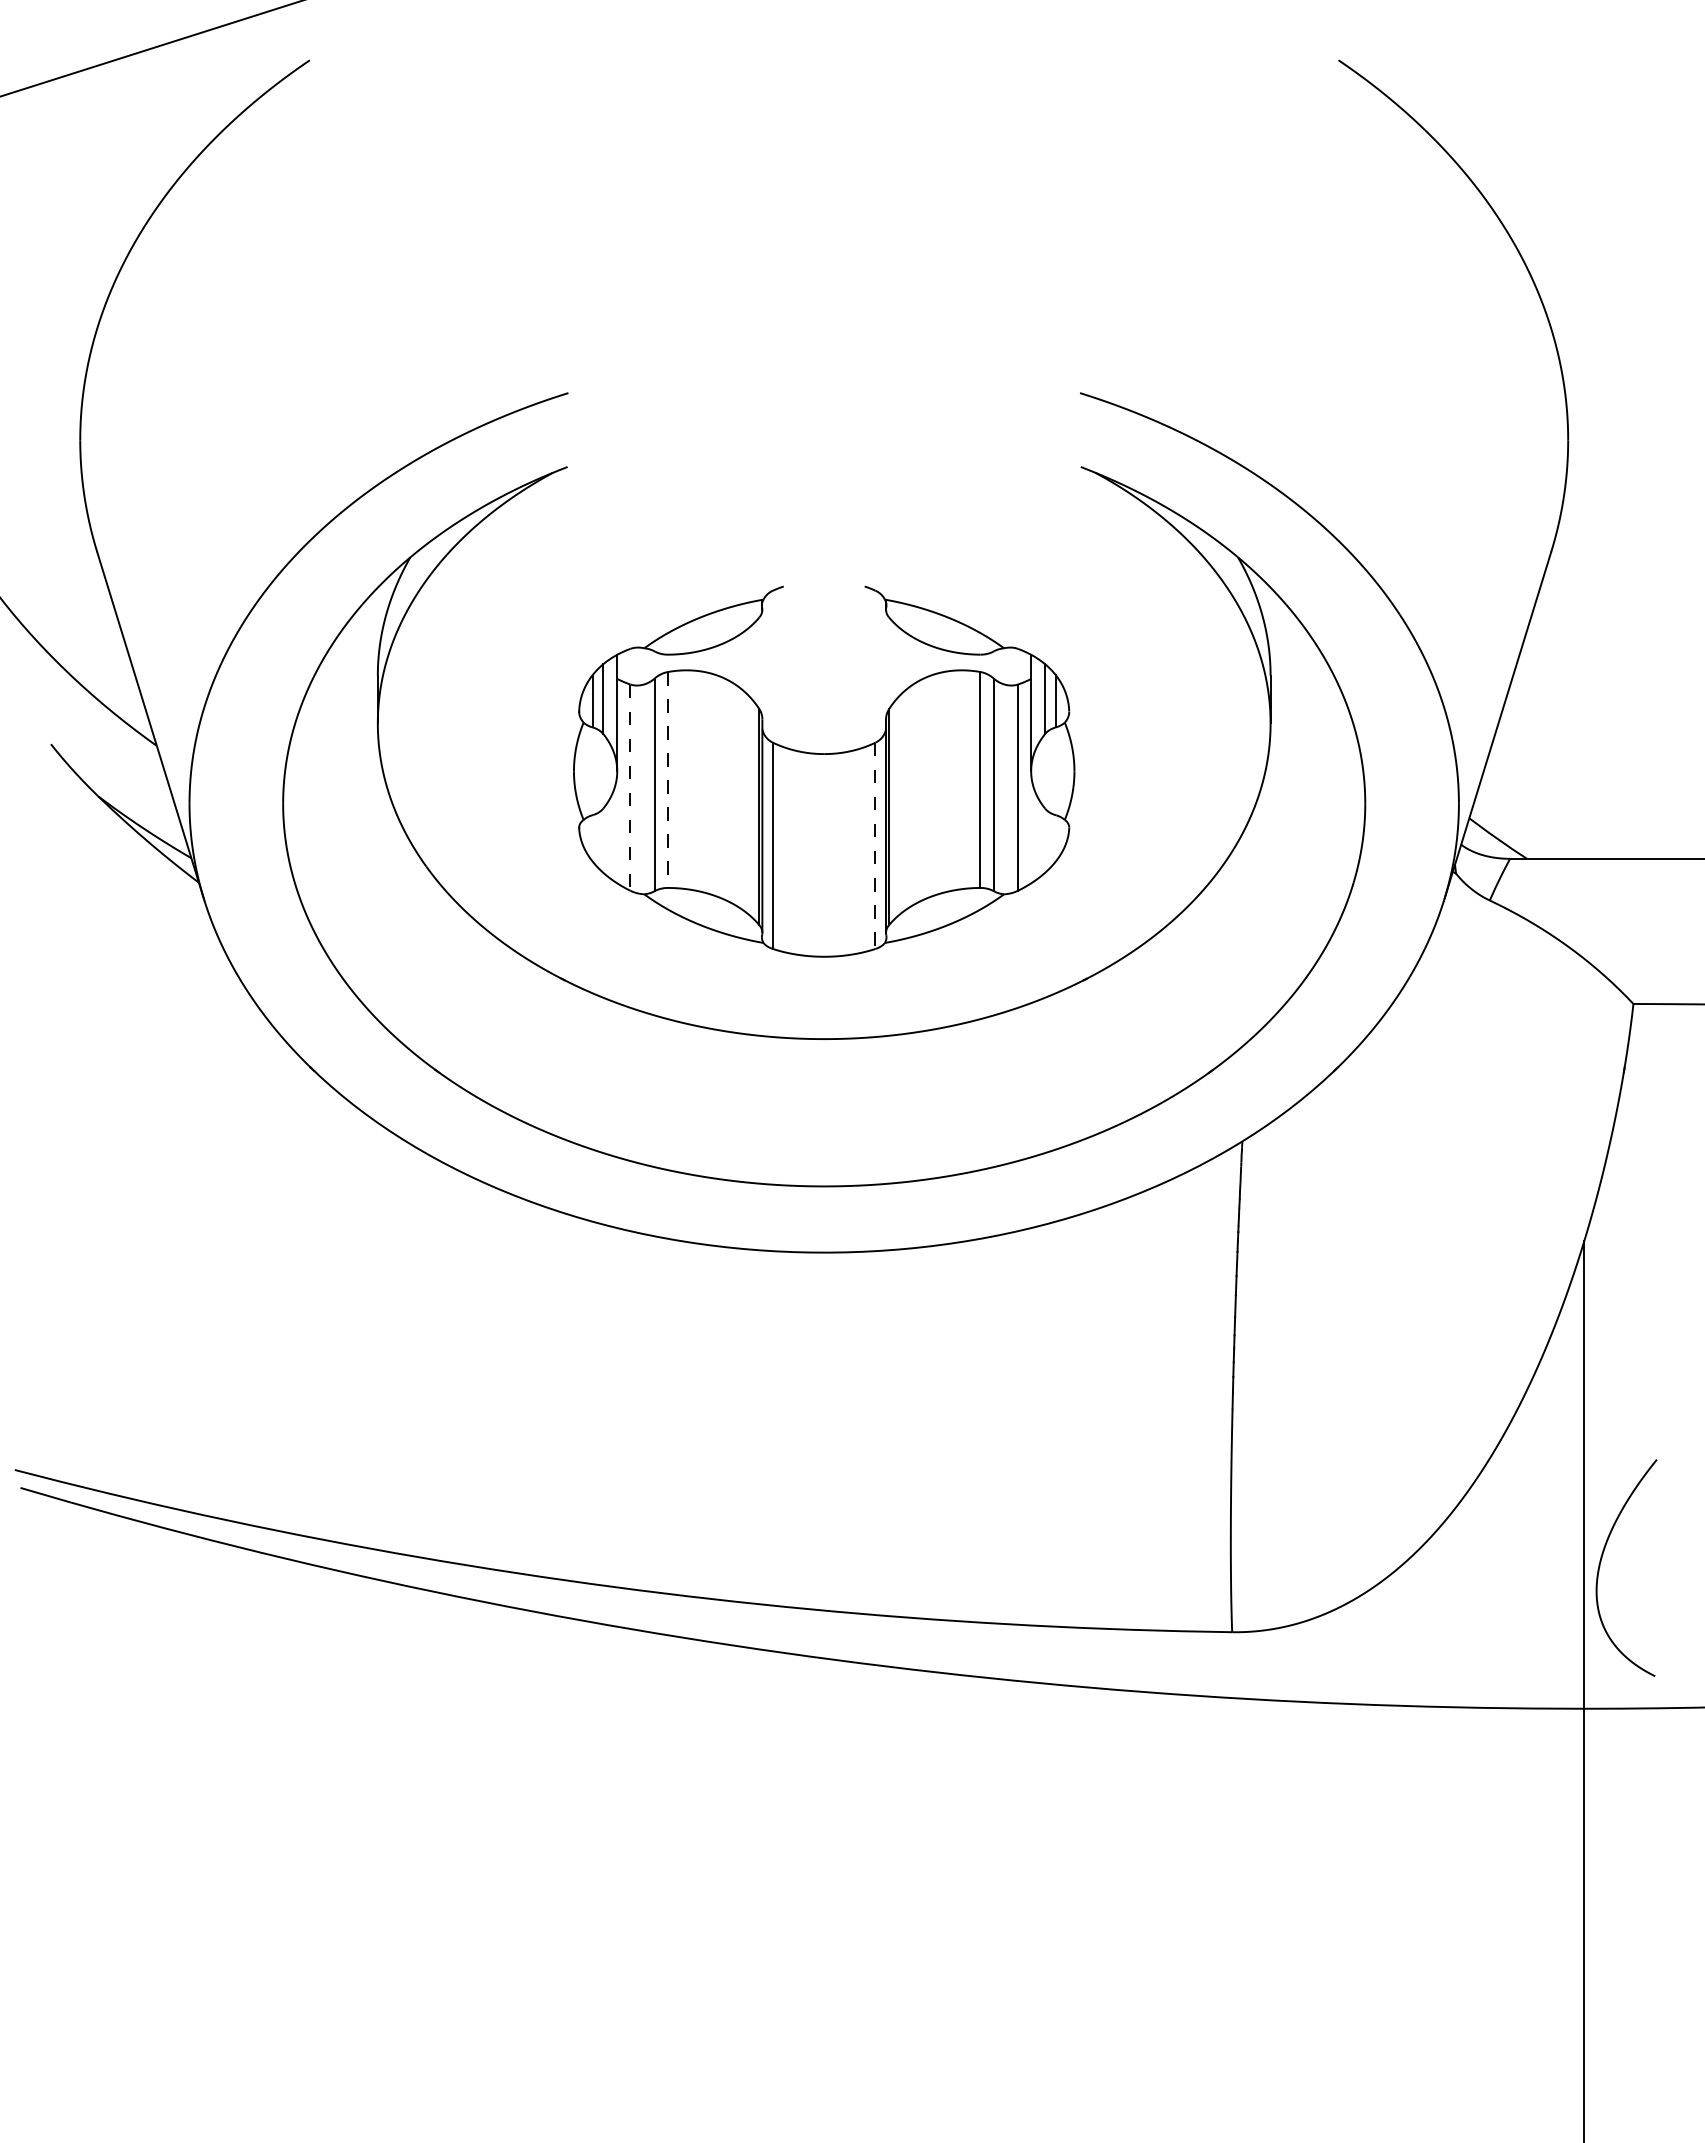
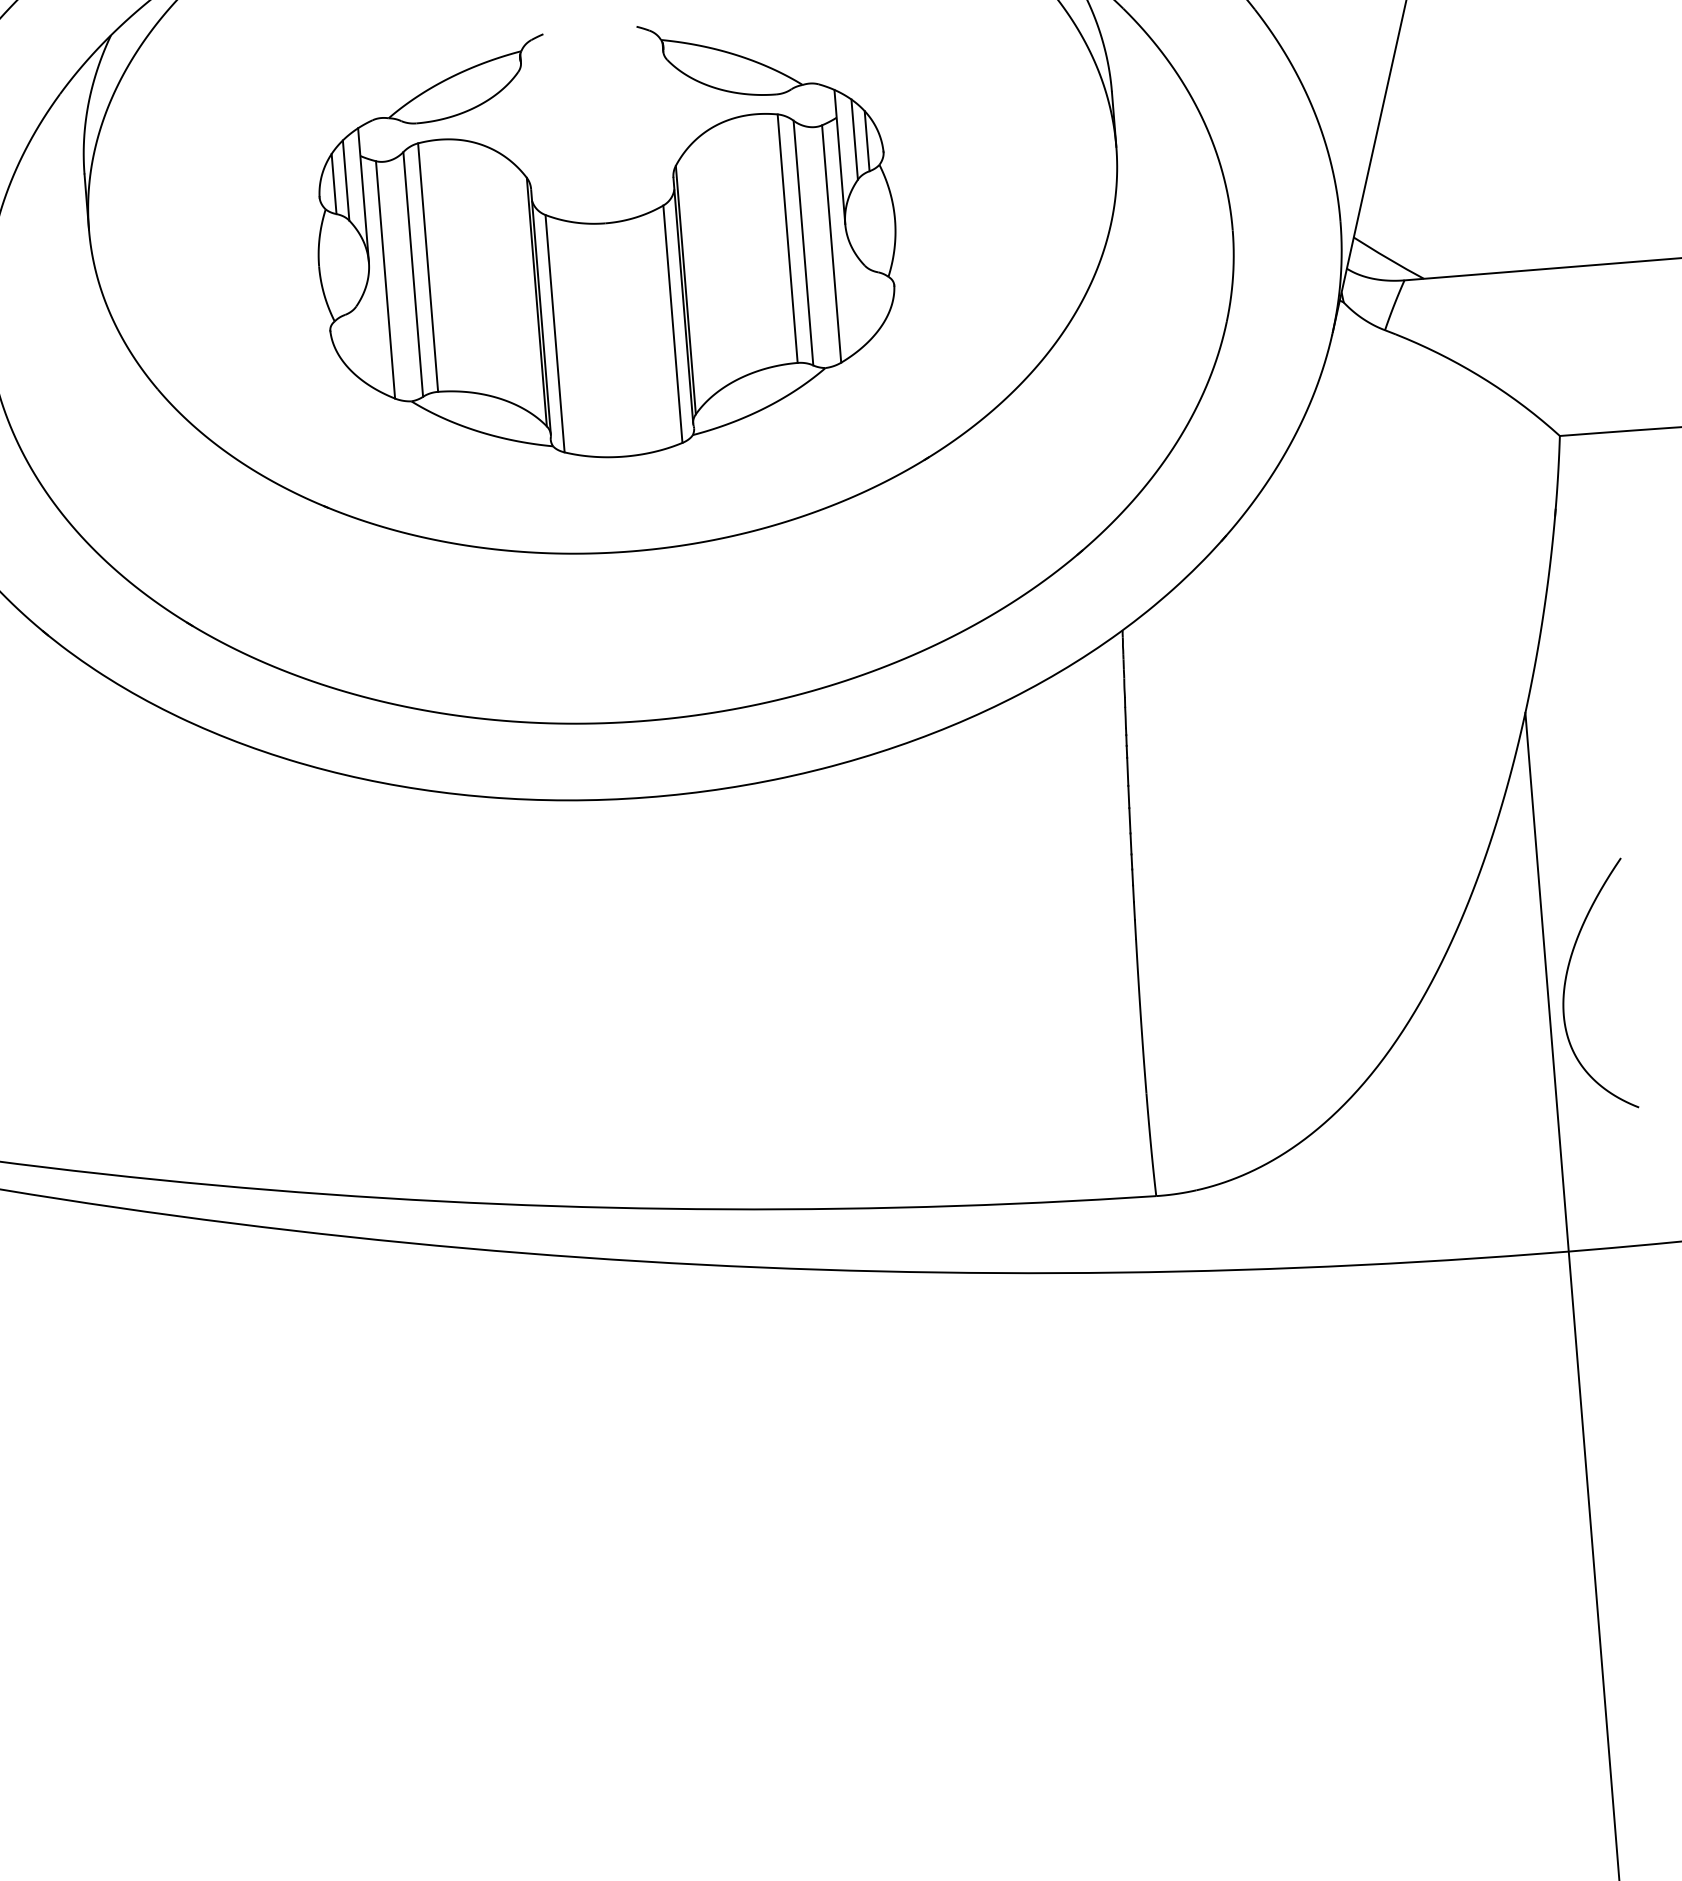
line: (668, 779) -> (428, 267), dashed -> solid
line: (630, 788) -> (385, 280), dashed -> solid
line: (875, 846) -> (673, 324), dashed -> solid
curve: (1601, 1562) -> (1566, 981), moved

